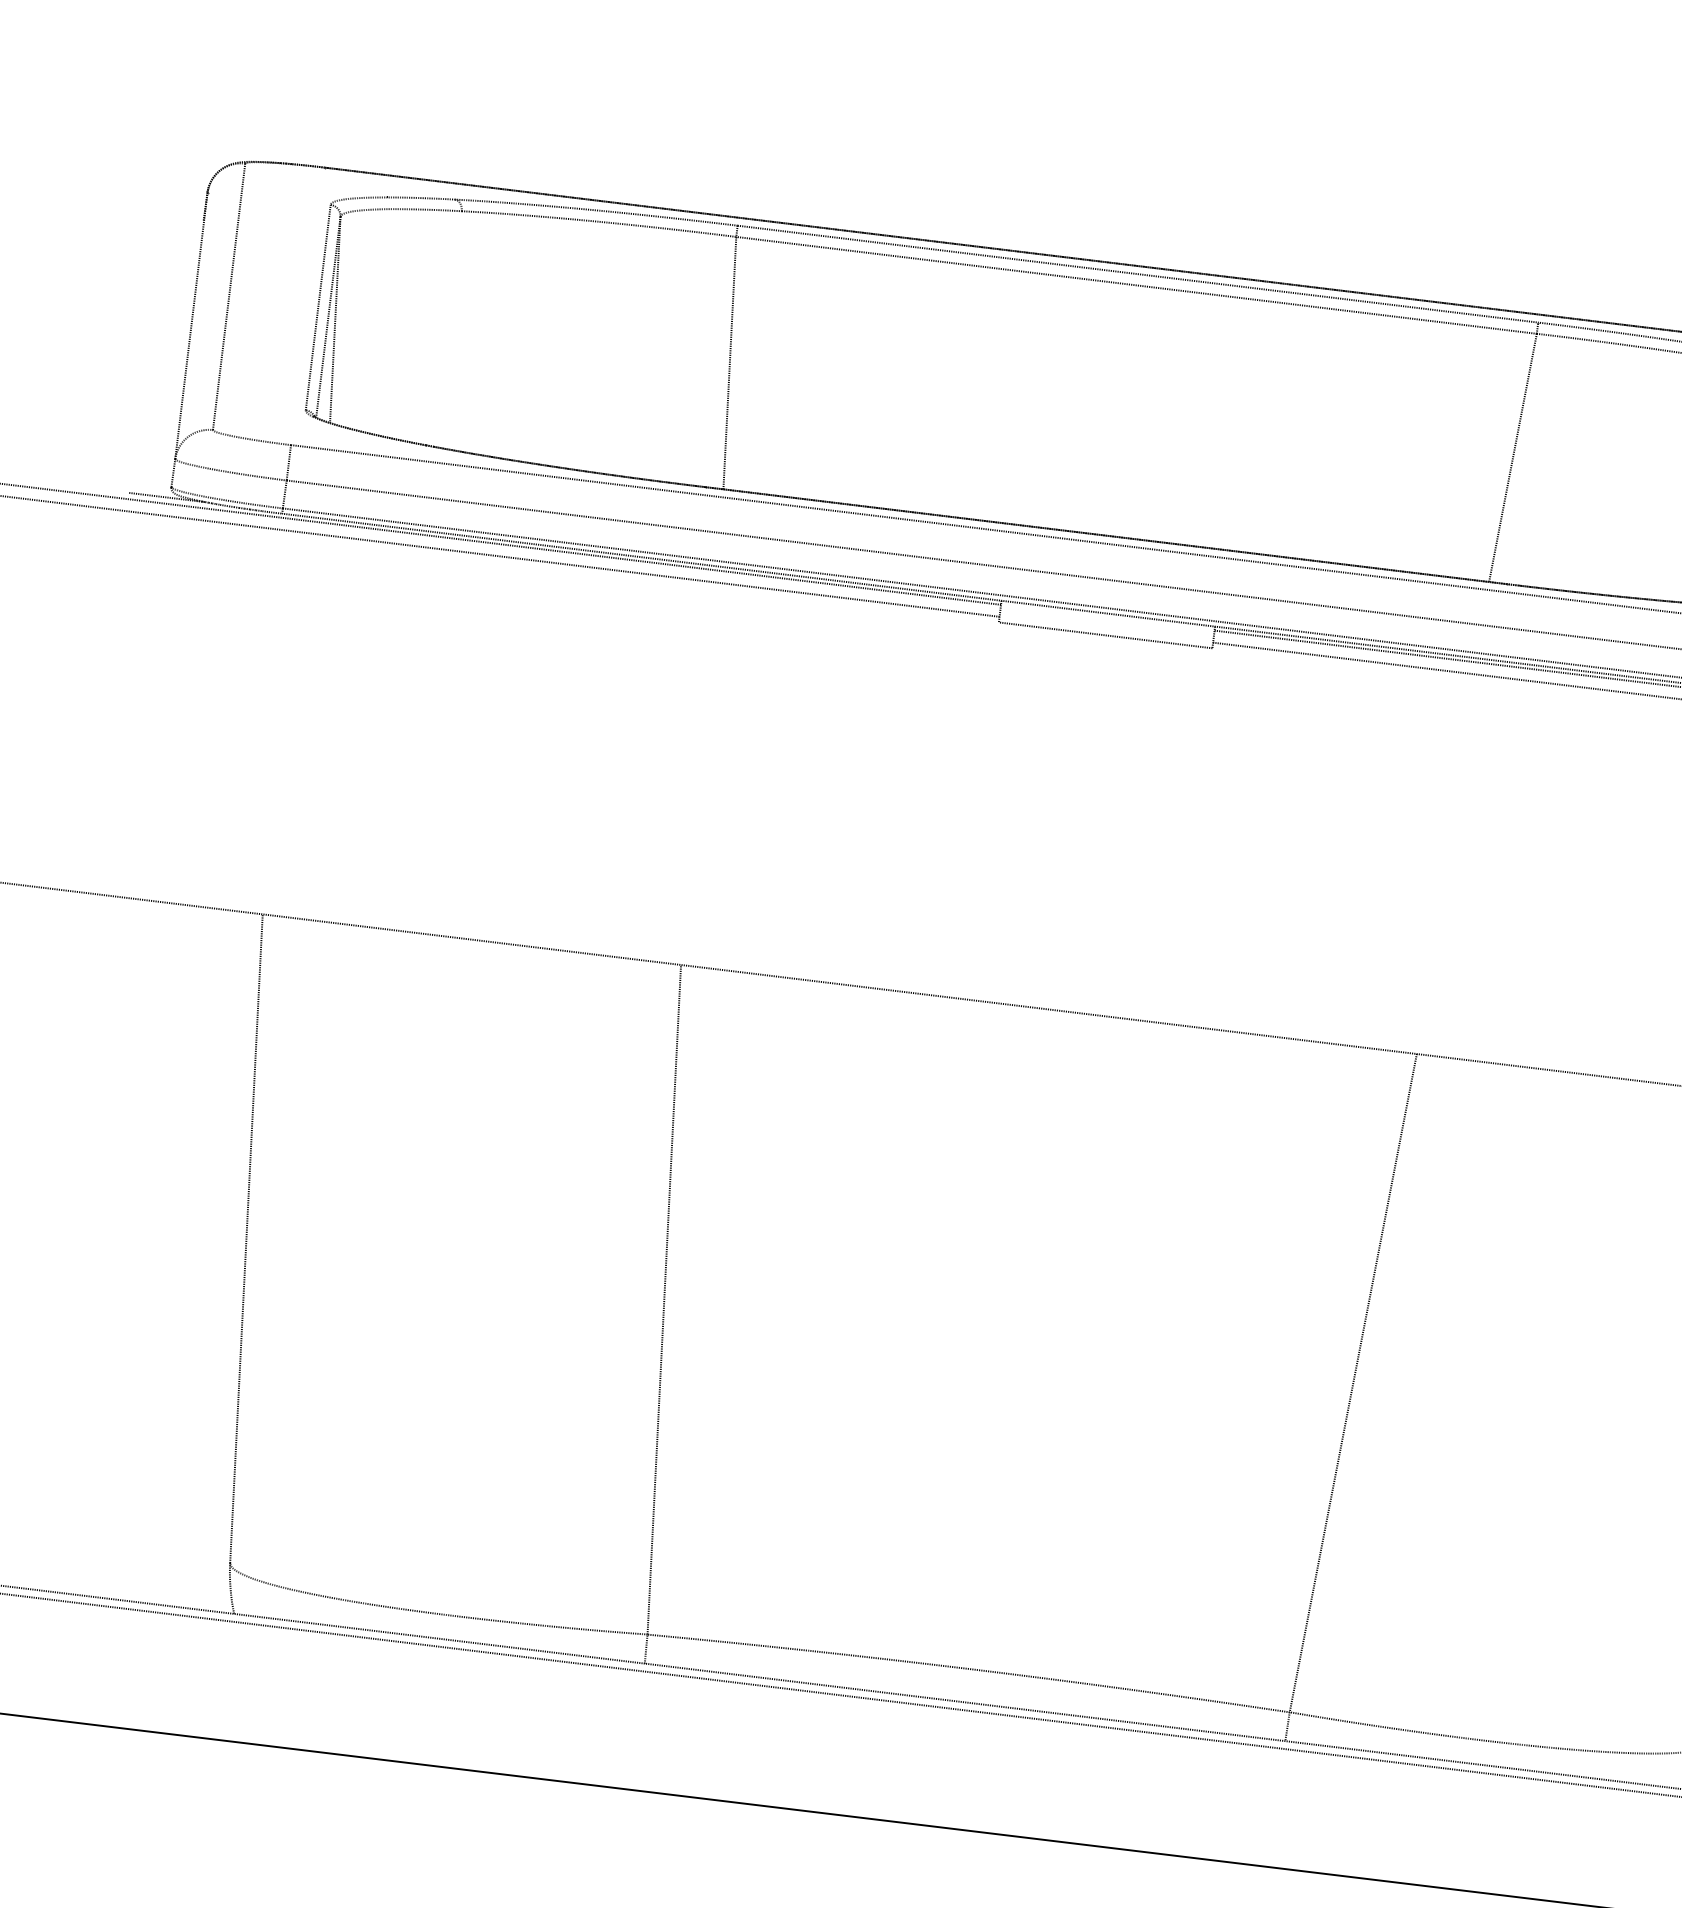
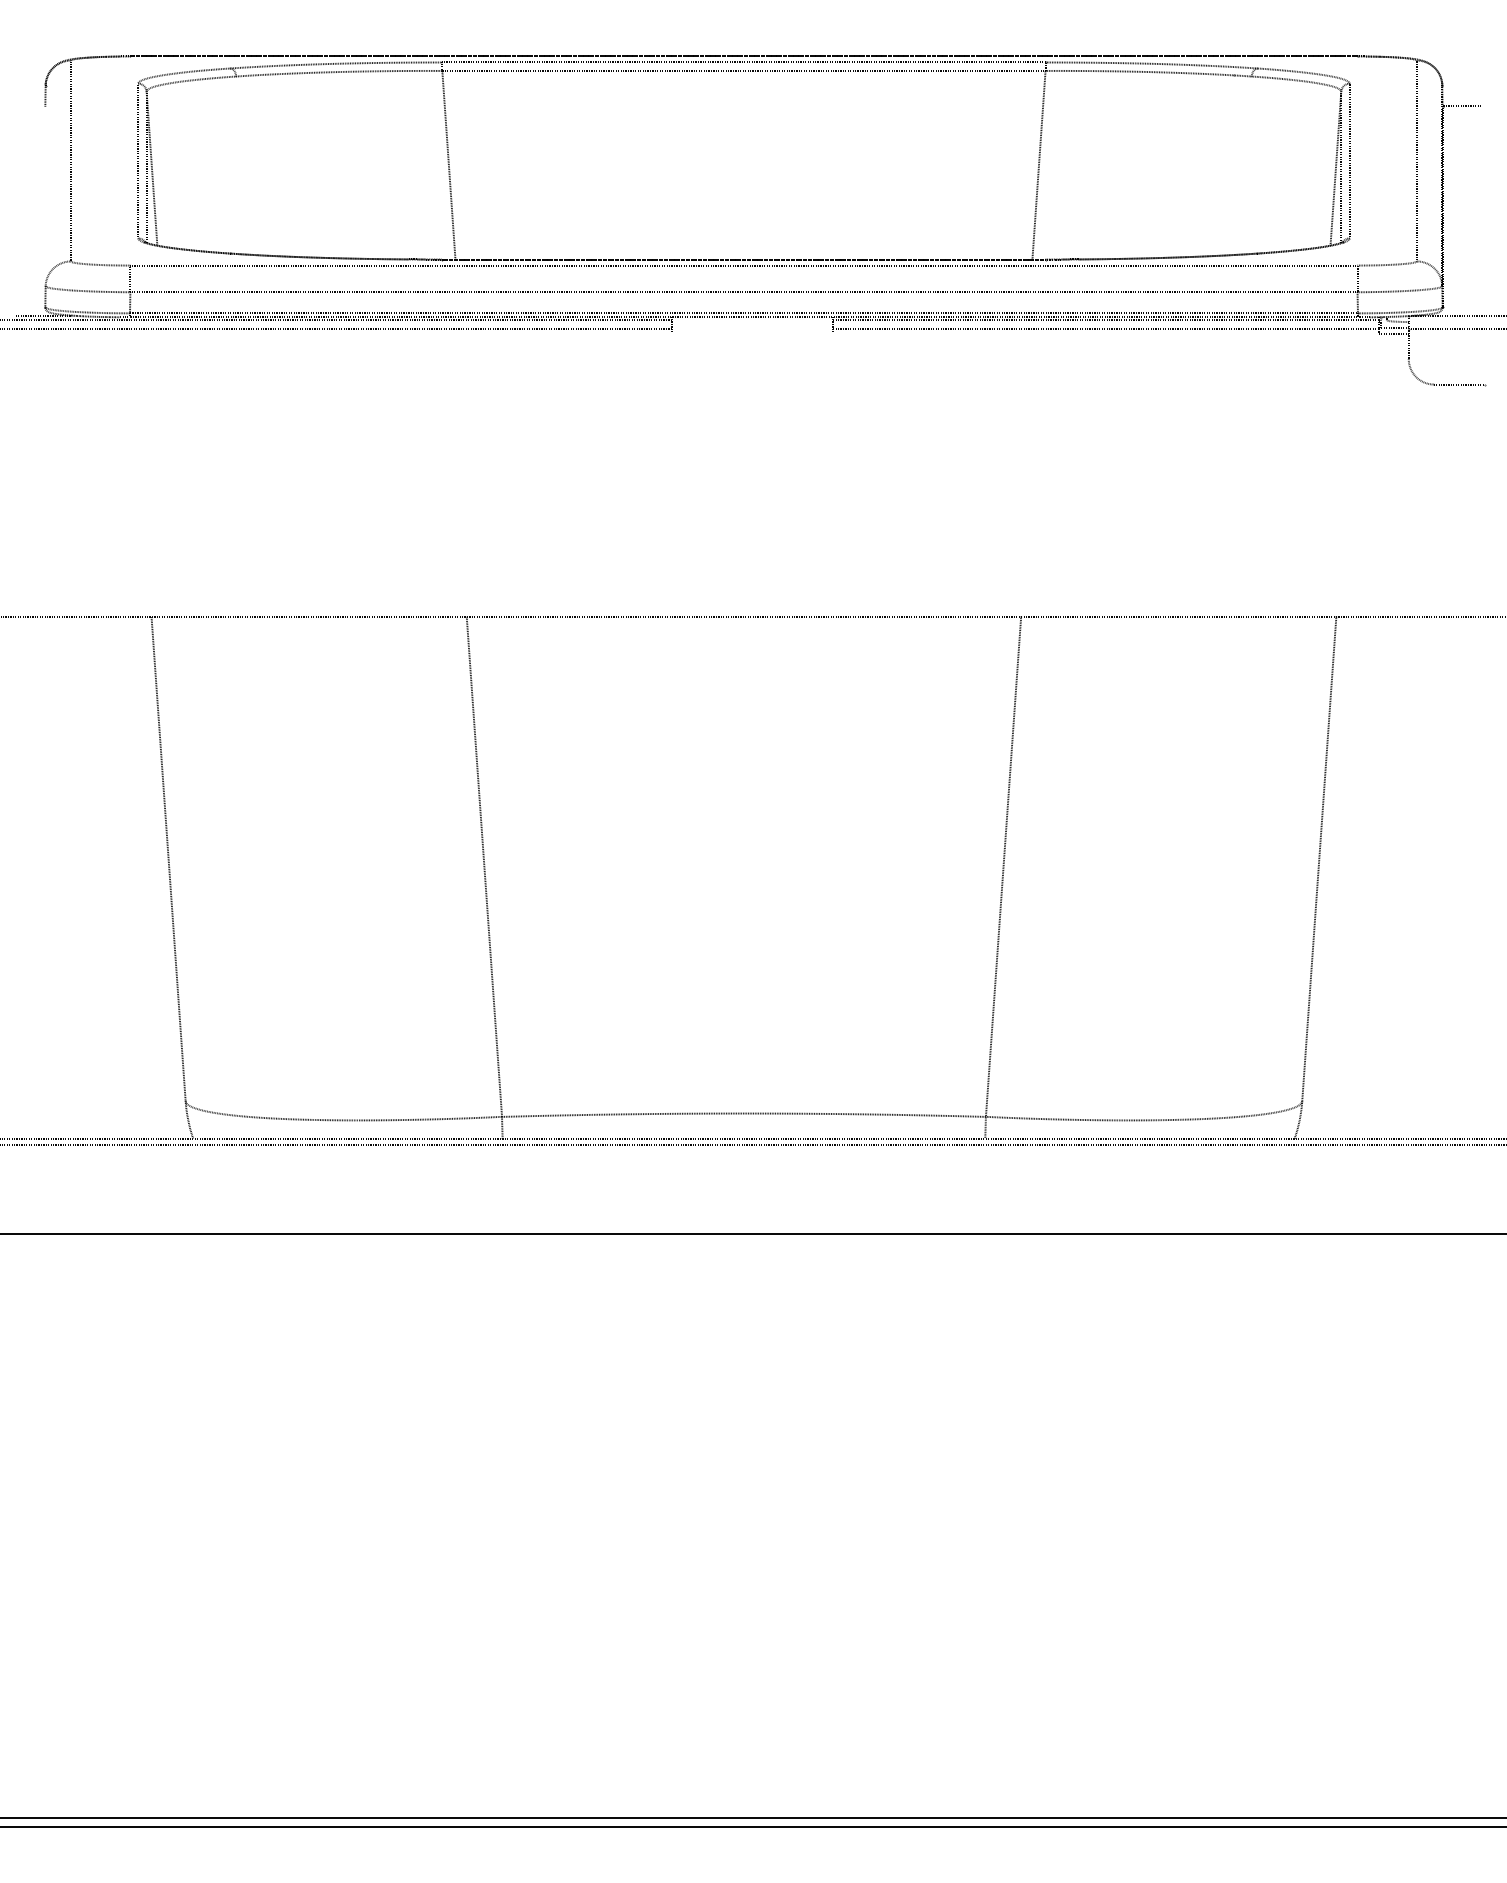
line: (191, 325) -> (45, 185), removed
line: (1105, 635) -> (752, 333), removed

